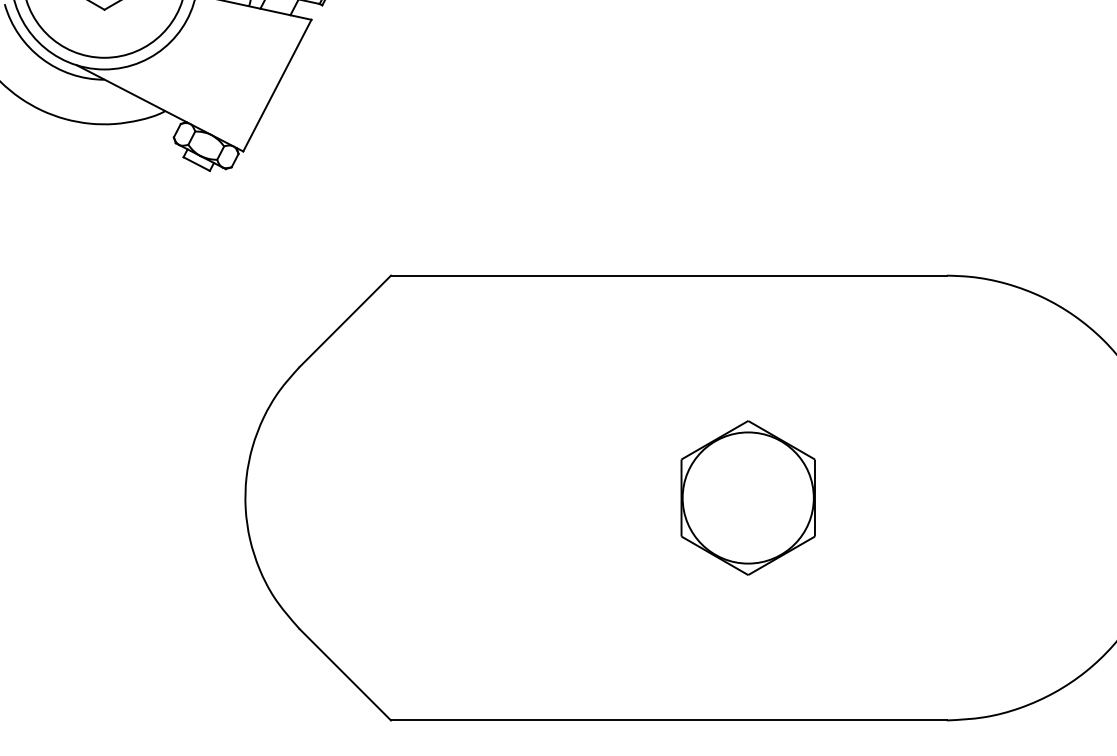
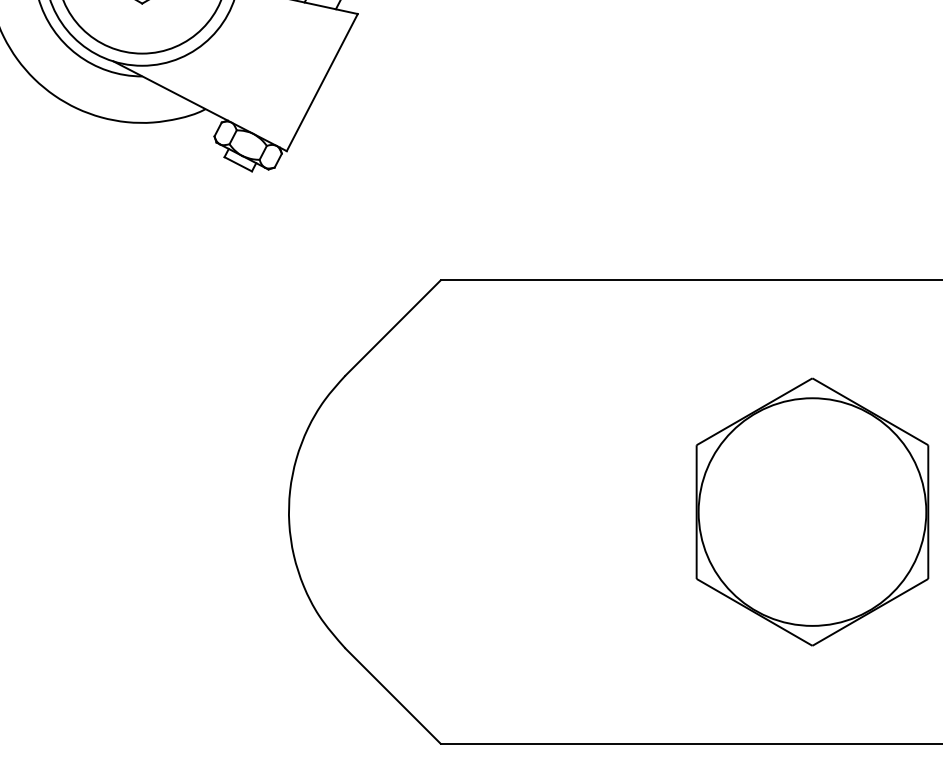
part: (748, 497) -> (812, 511), size x1.67

